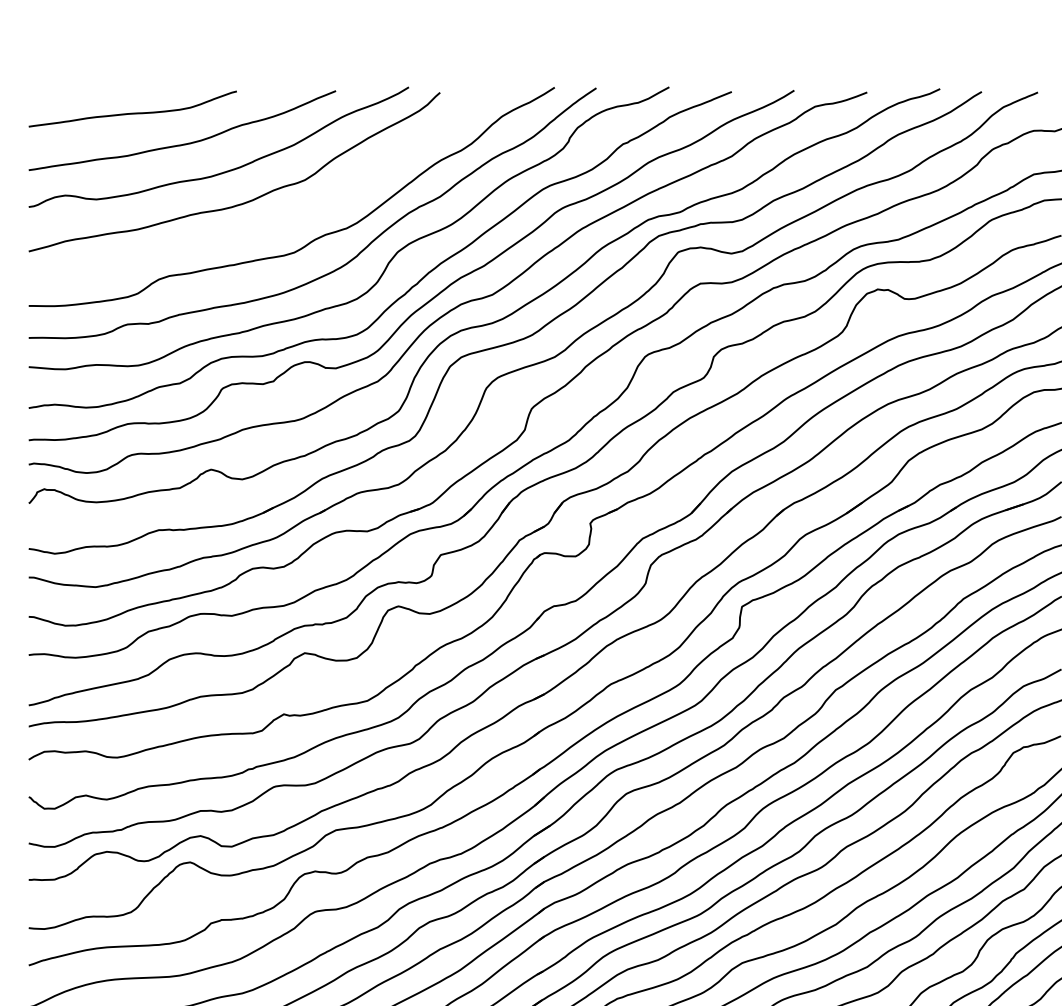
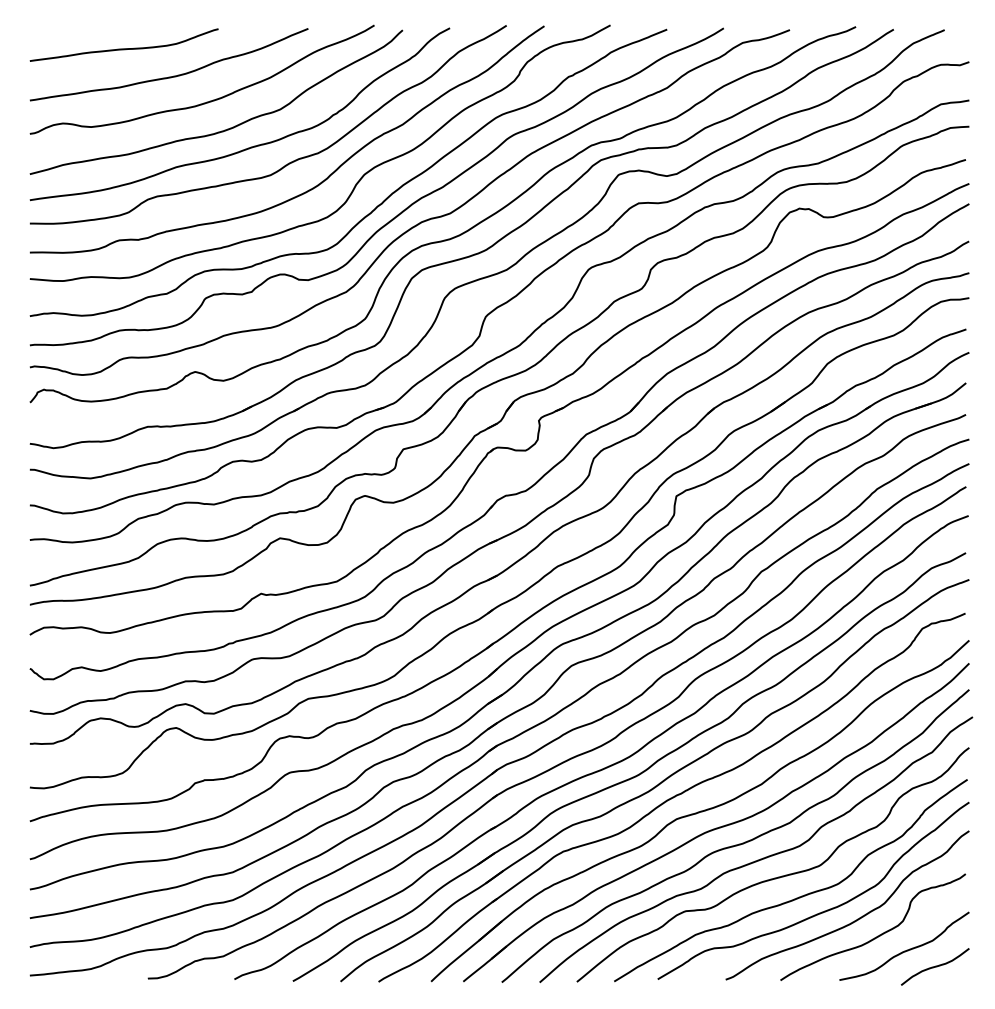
curve: (272, 220) -> (250, 146), added

